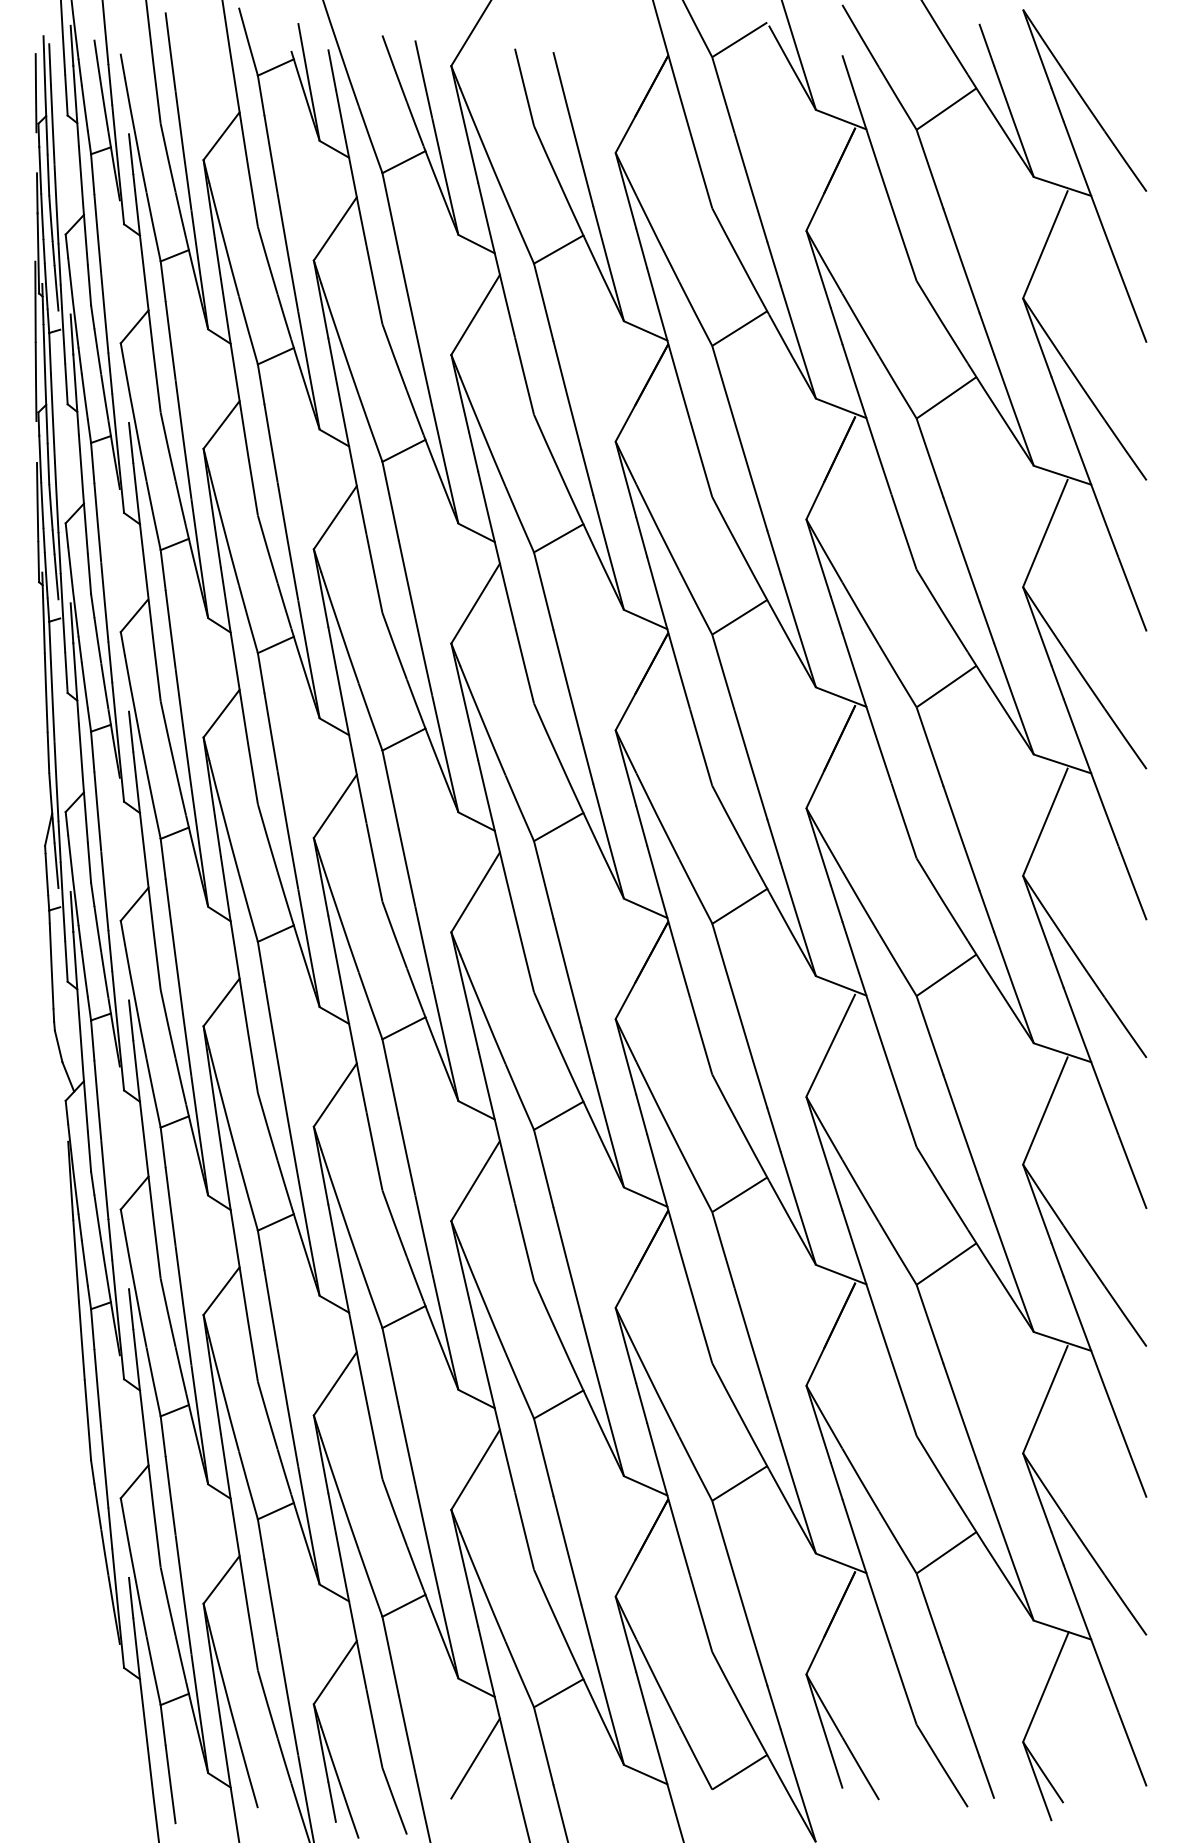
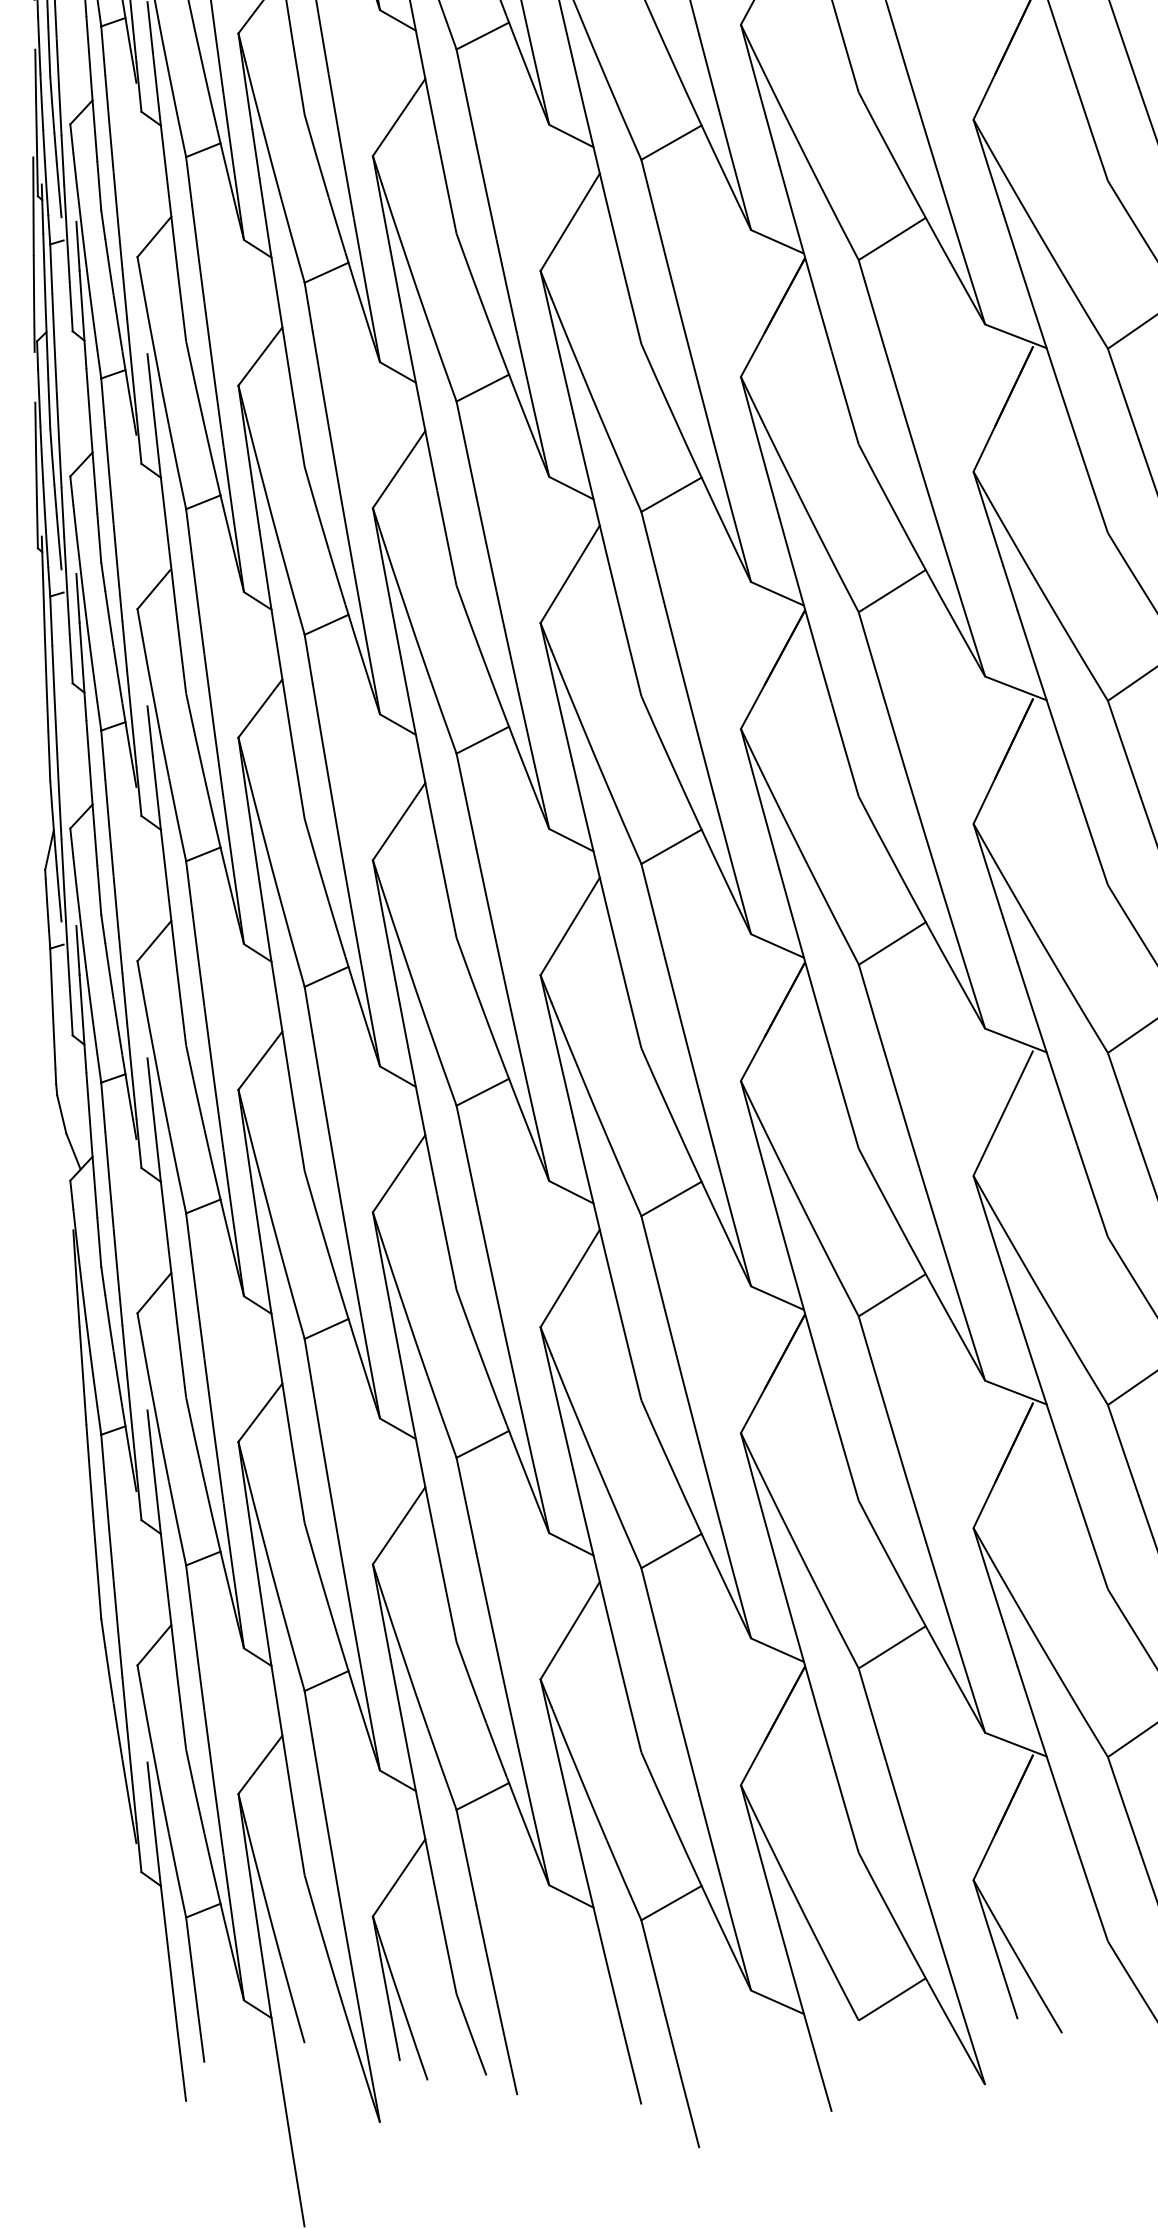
line: (475, 1758) -> (570, 1982), removed

